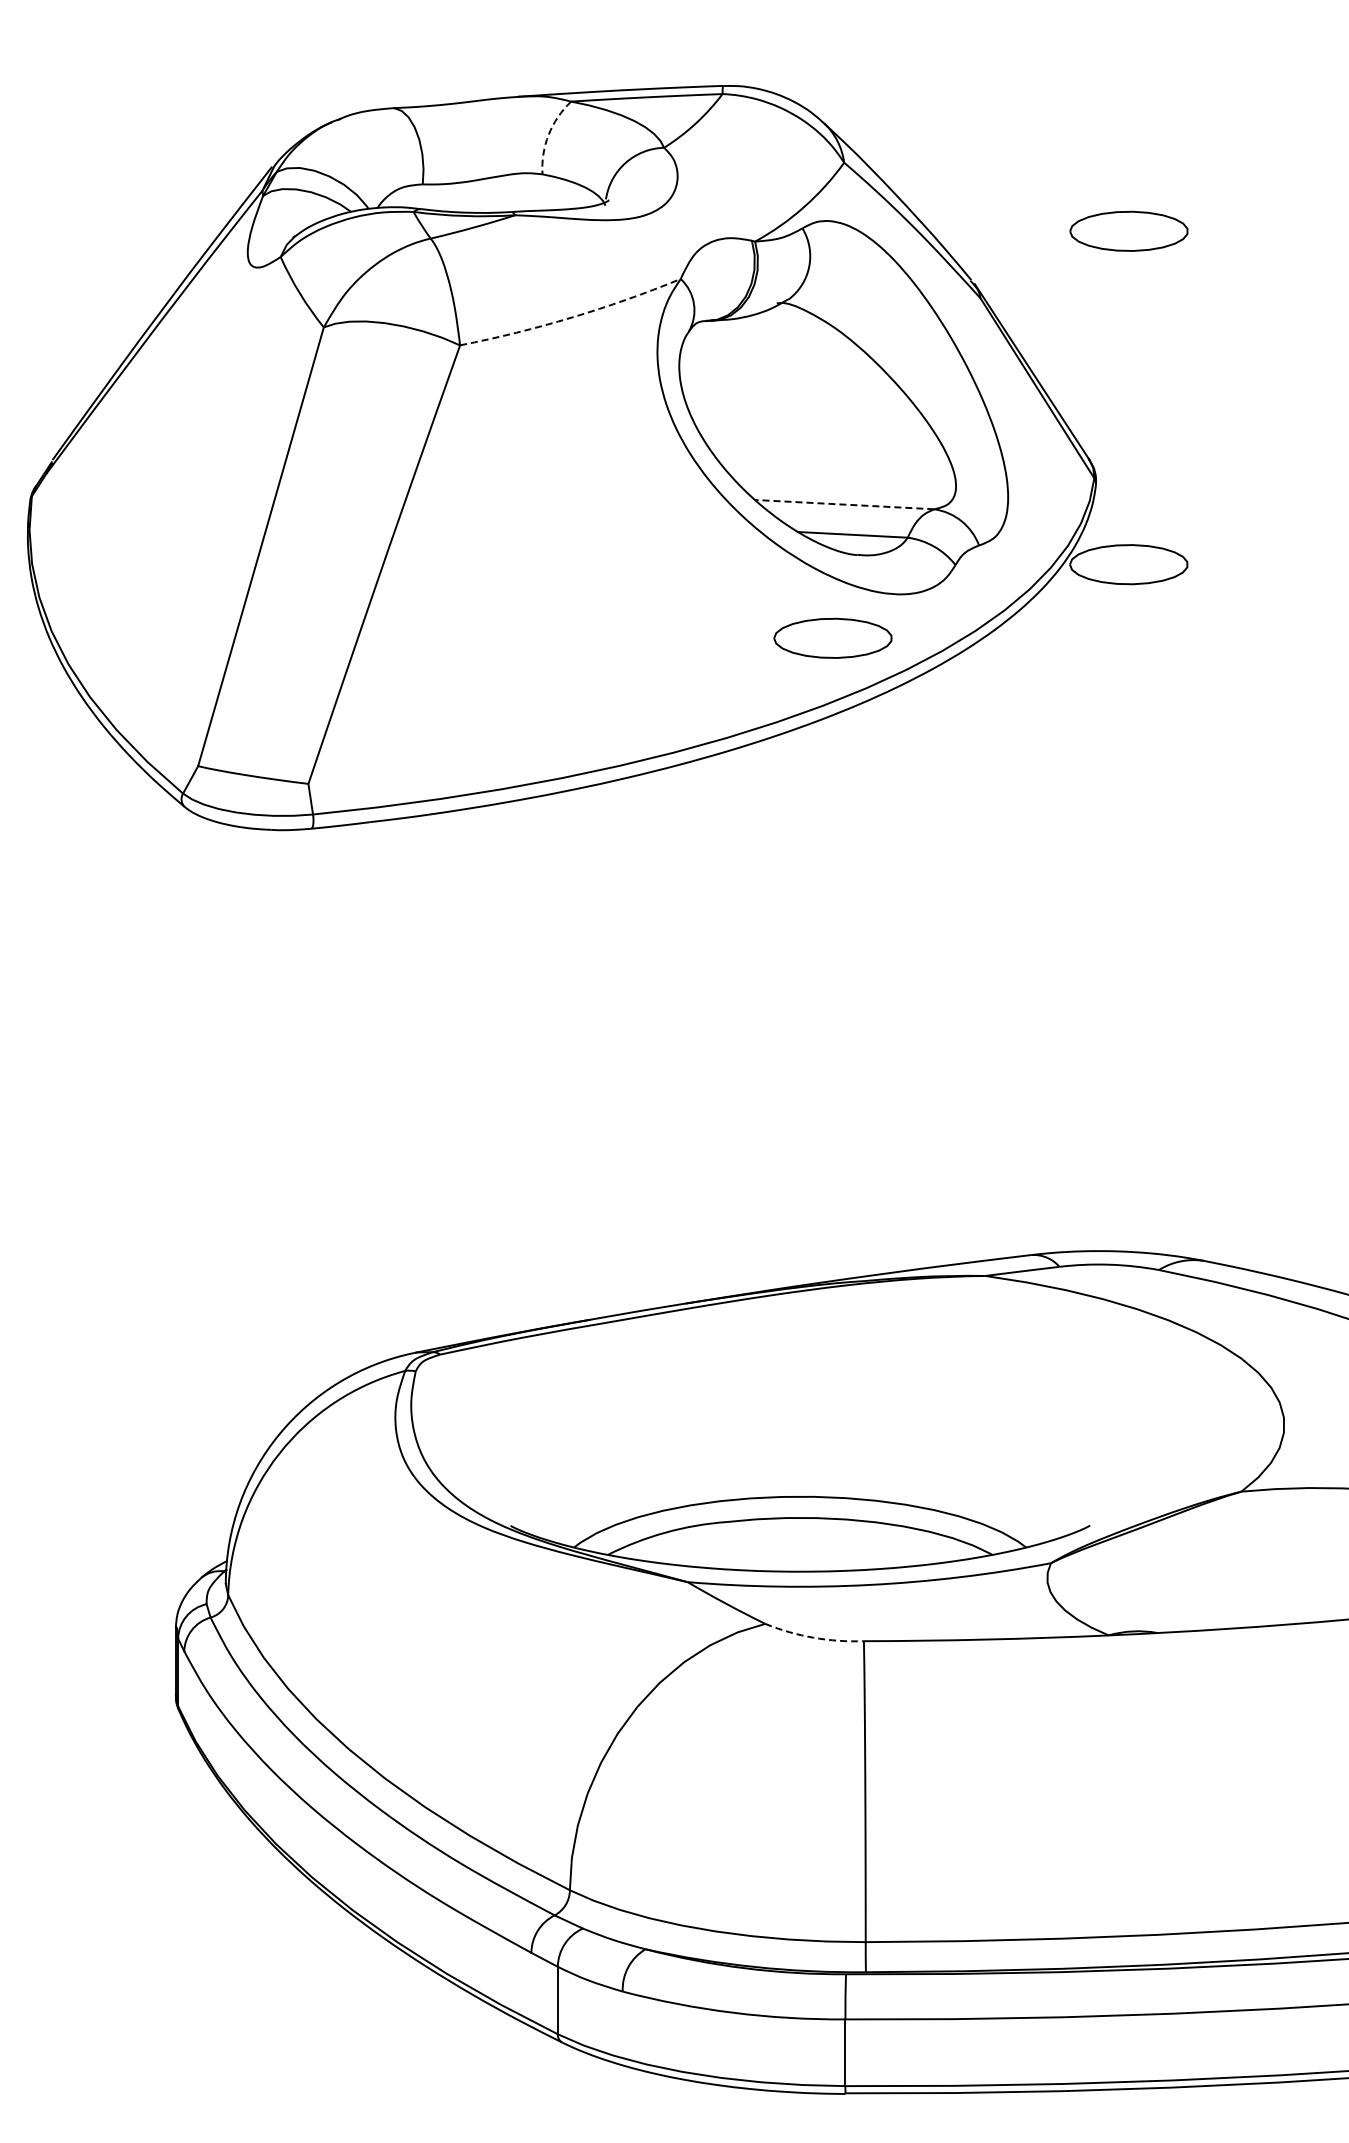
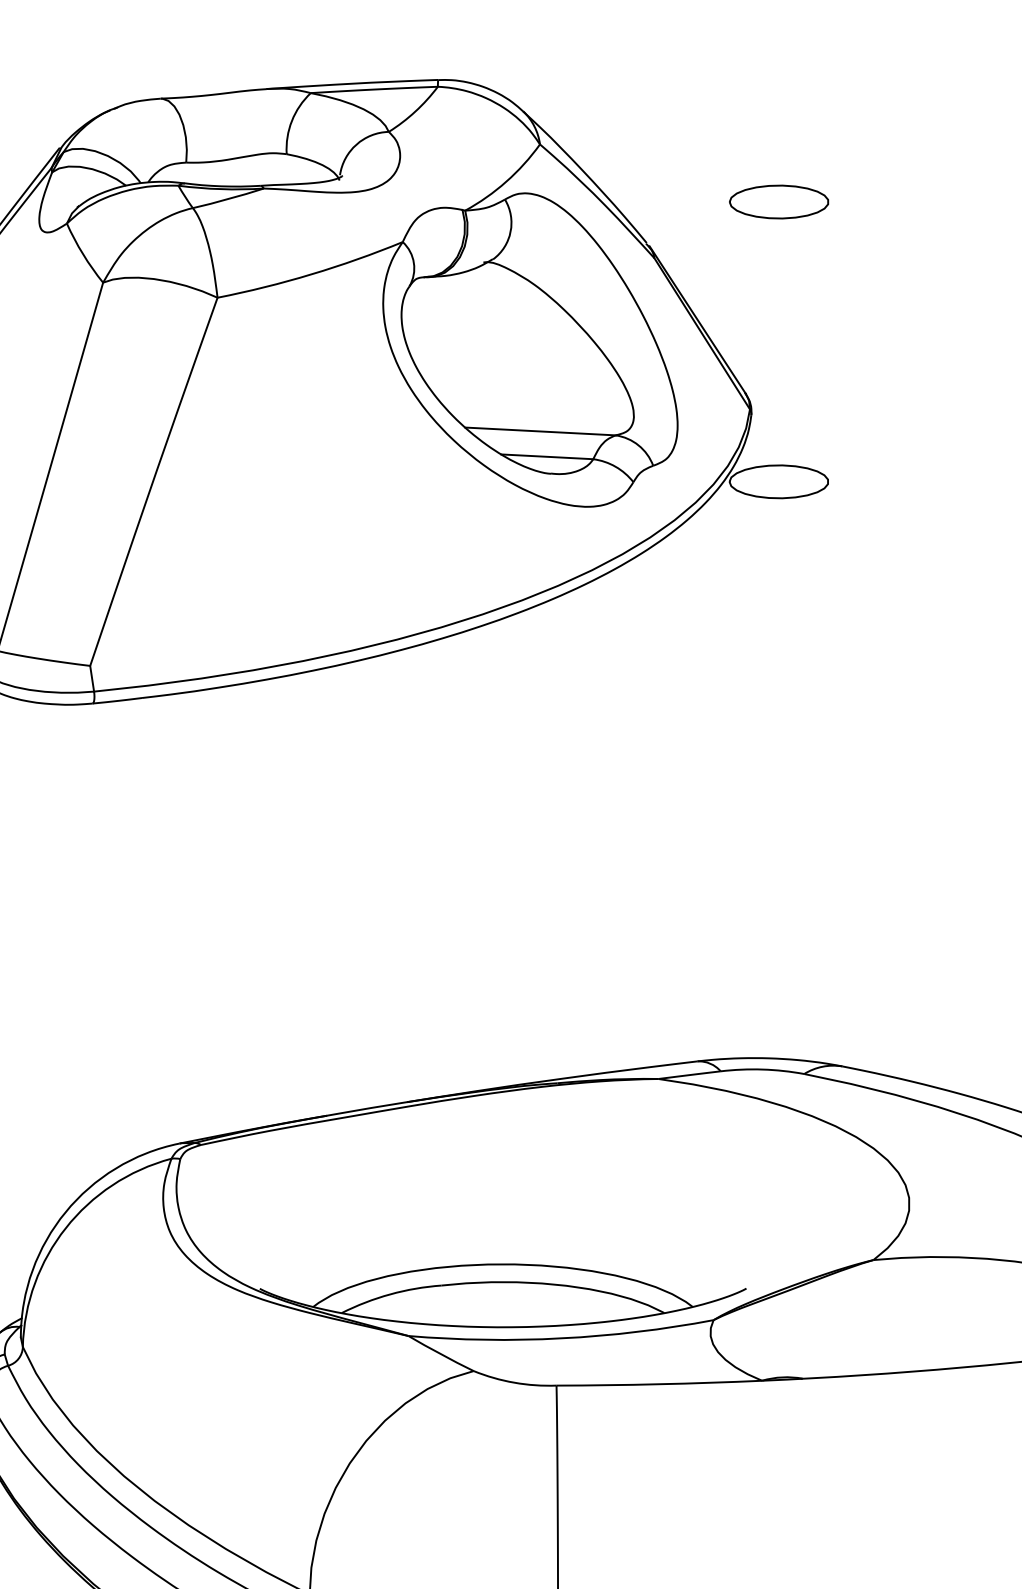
arc: (548, 134) -> (291, 120), dashed -> solid
arc: (572, 317) -> (311, 274), dashed -> solid
line: (844, 504) -> (540, 431), dashed -> solid
part: (832, 637) -> (530, 543), removed
arc: (813, 1637) -> (514, 1382), dashed -> solid

